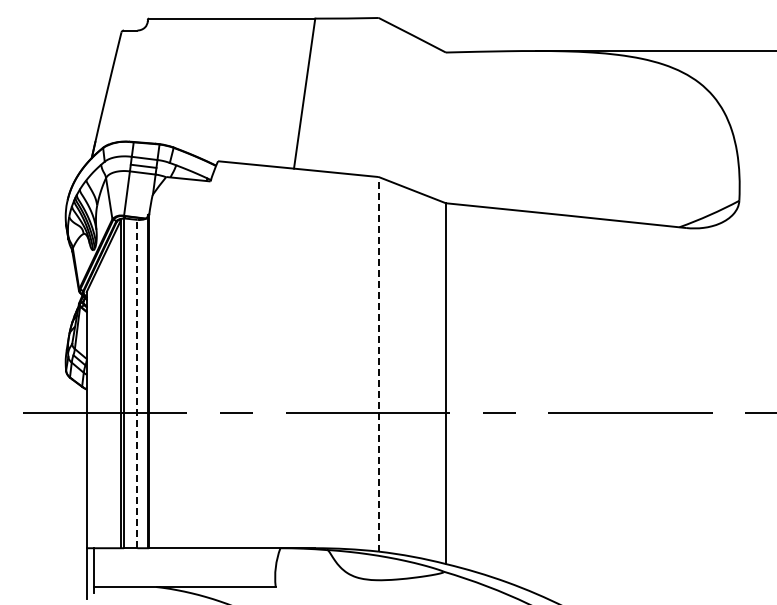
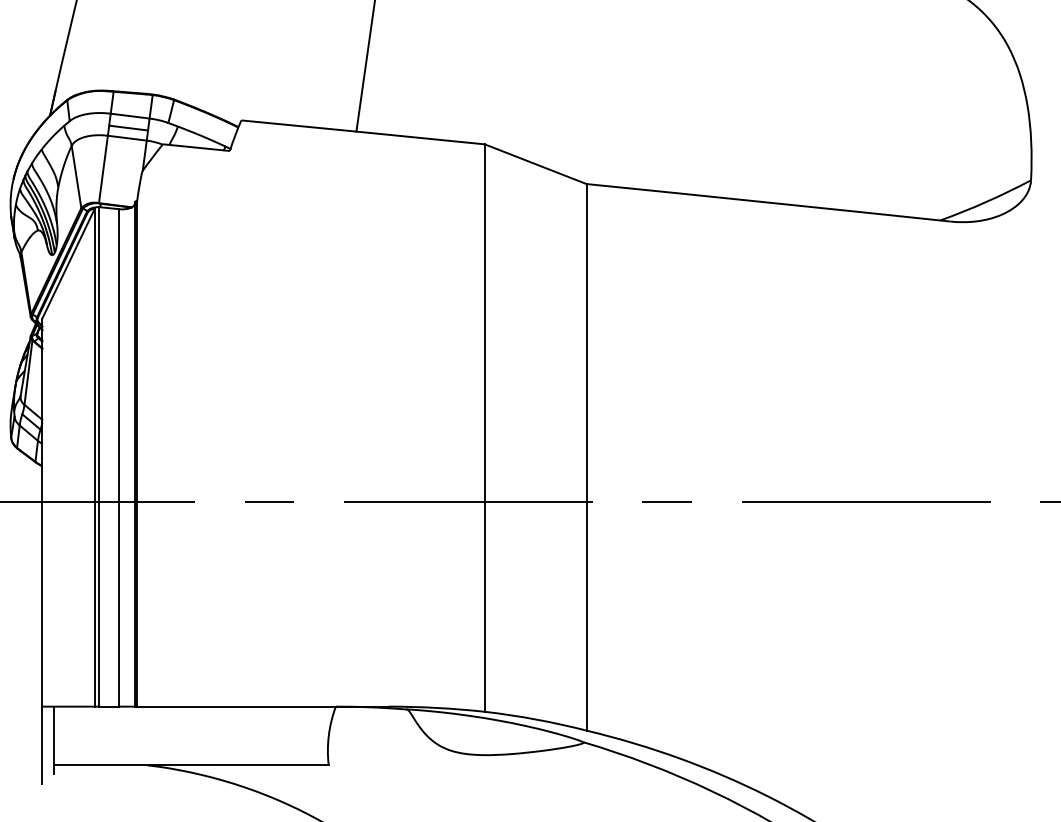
line: (378, 363) -> (484, 426), dashed -> solid
line: (137, 383) -> (119, 457), dashed -> solid

